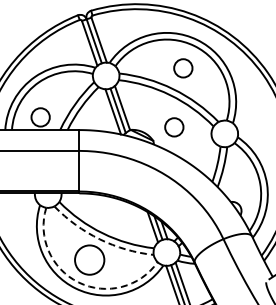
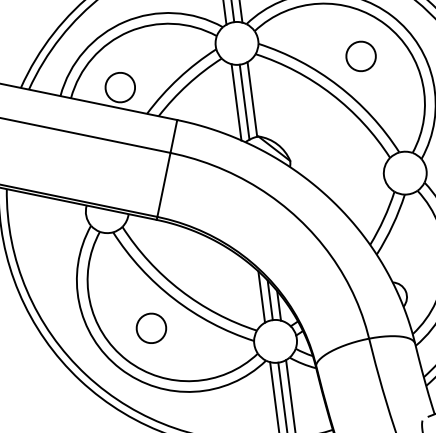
circle: (174, 127) -> (328, 146), removed
arc: (99, 239) -> (173, 299), dashed -> solid
circle: (89, 259) -> (151, 327), size x0.62
arc: (78, 282) -> (126, 360), dashed -> solid

